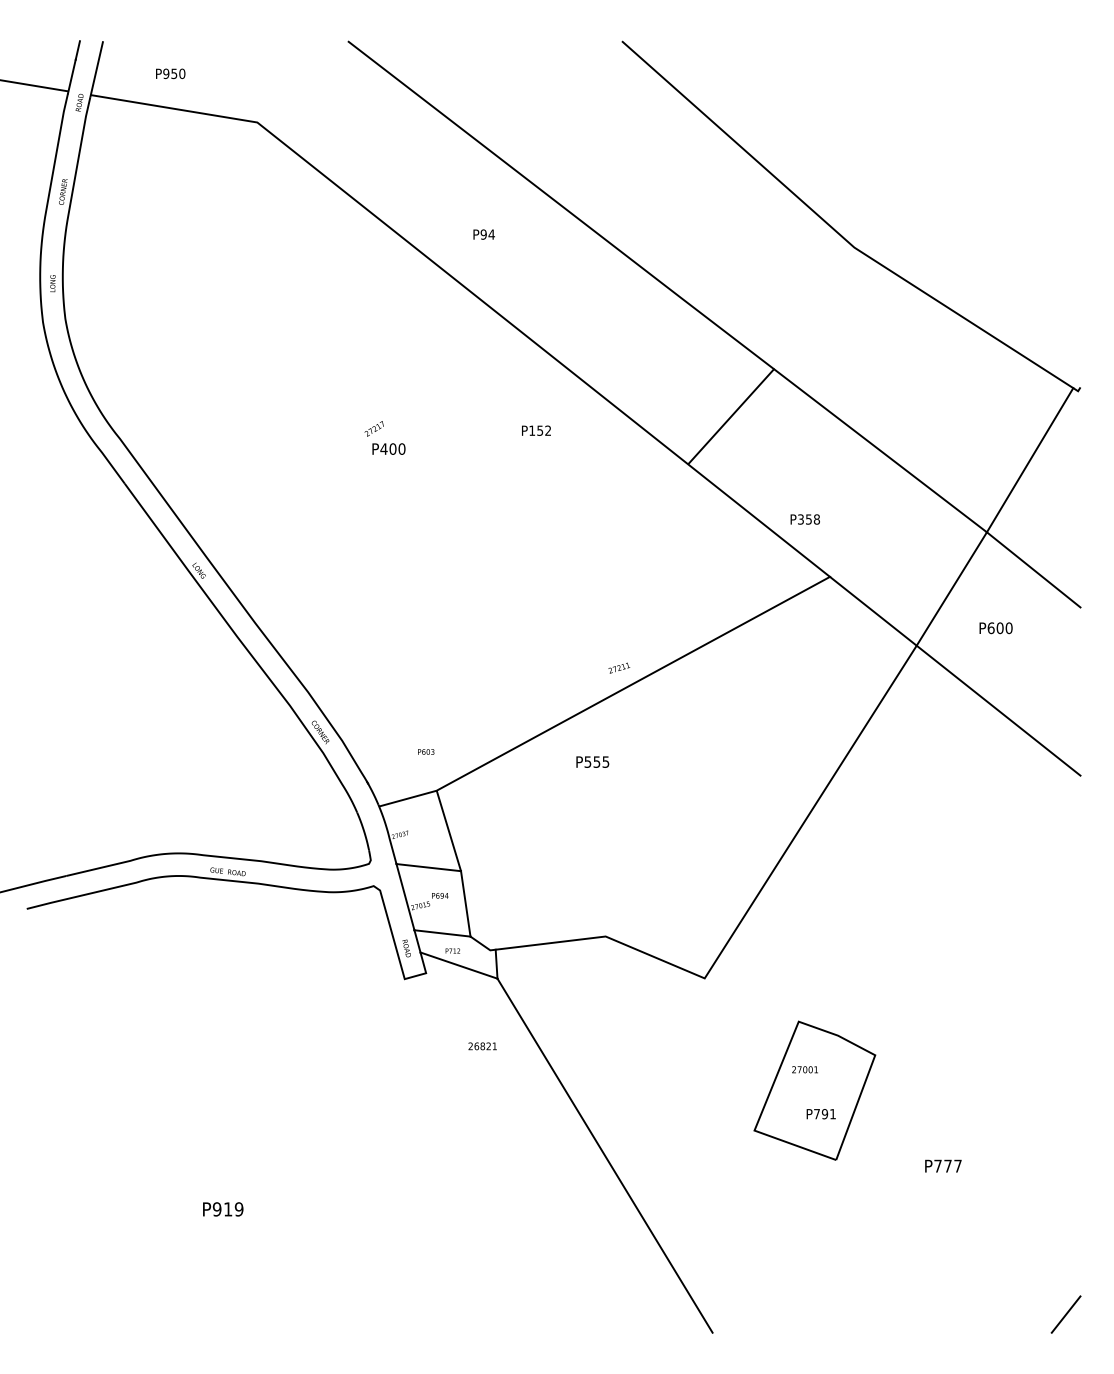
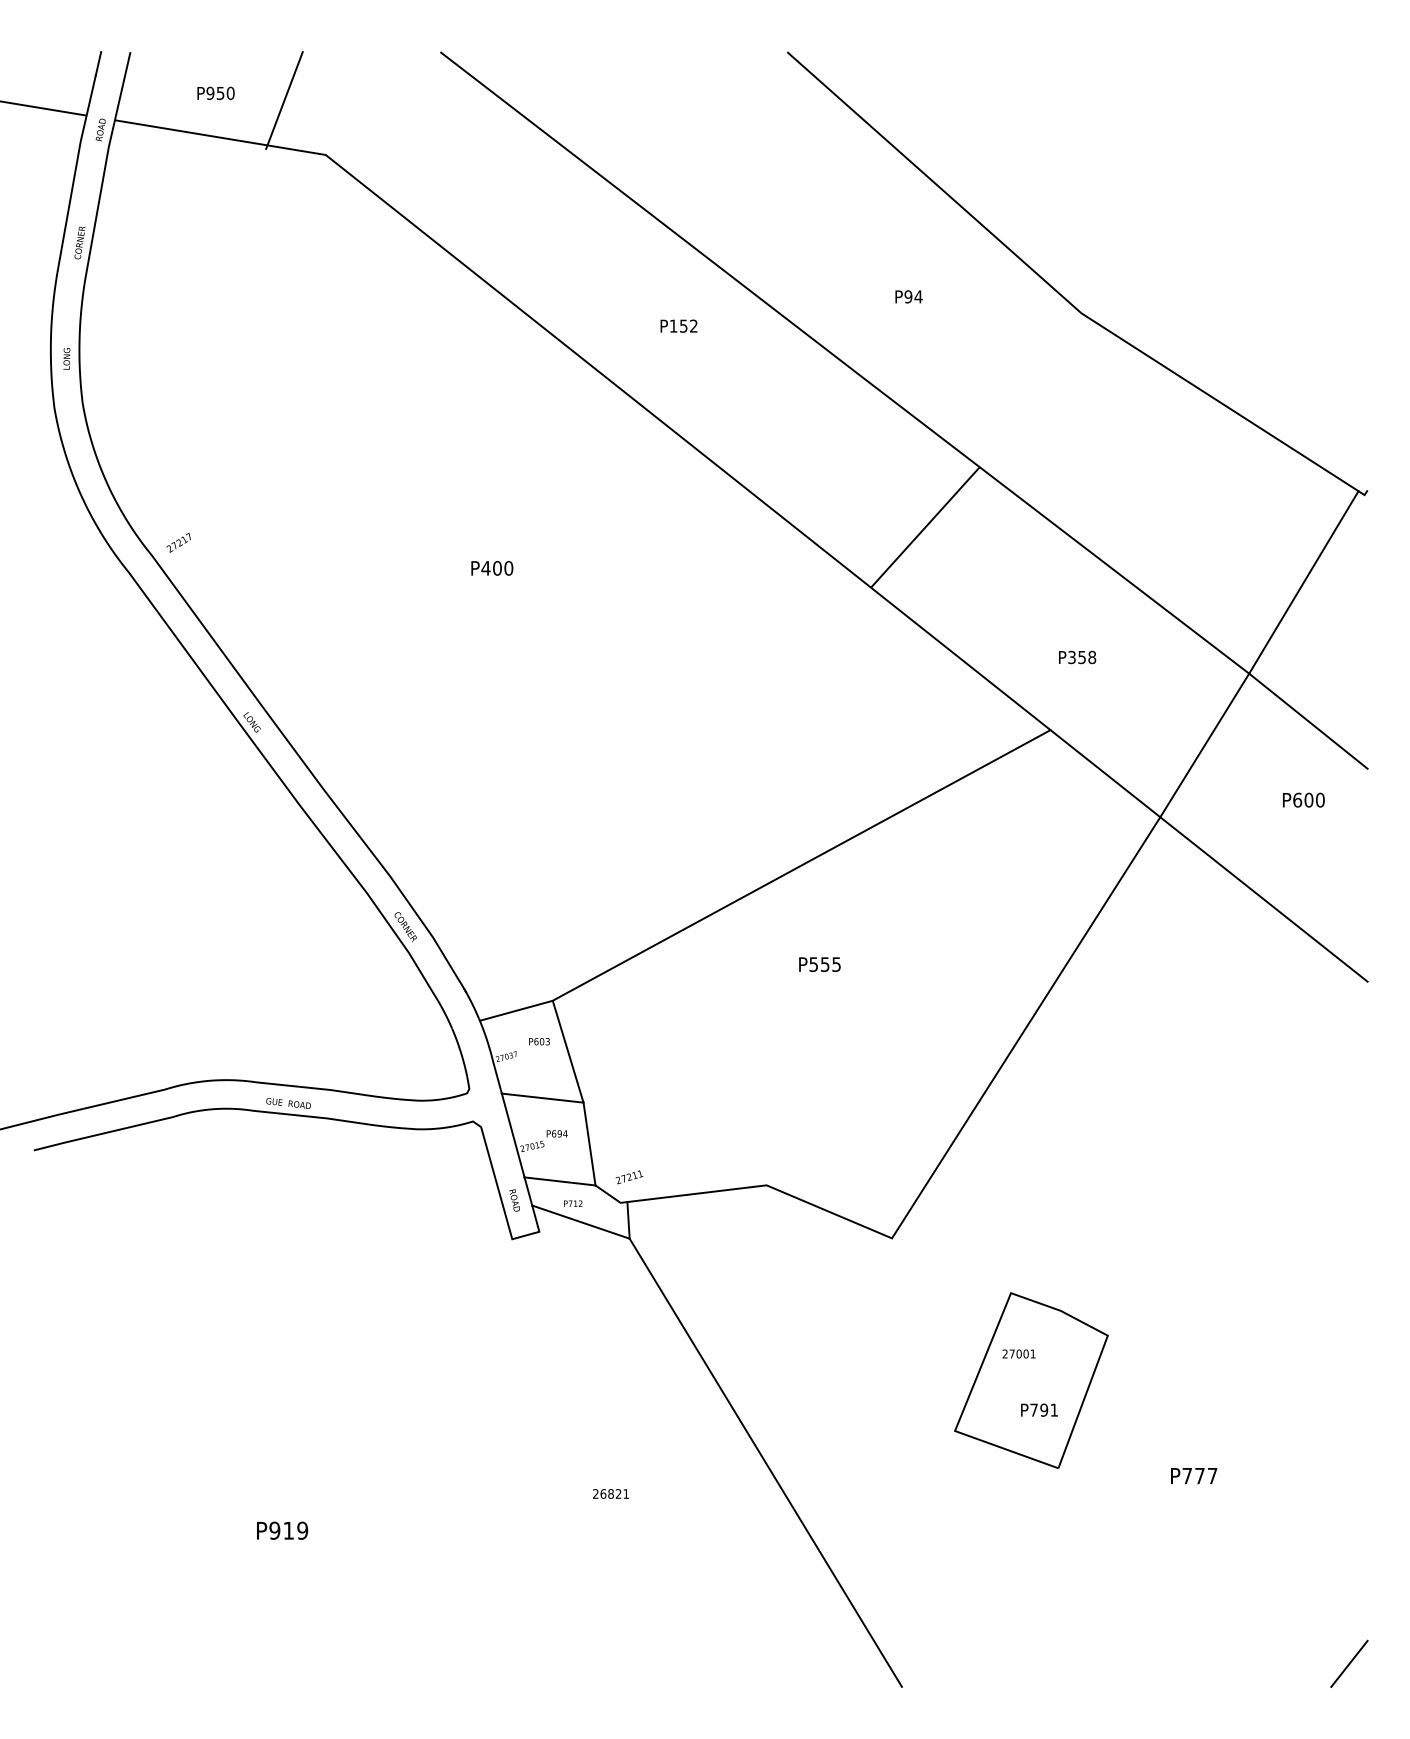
line: (224, 79) -> (284, 100), added
text: (483, 234) -> (908, 296), moved
text: (373, 428) -> (177, 542), moved
text: (536, 430) -> (679, 325), moved
text: (804, 519) -> (1076, 657), moved
text: (995, 628) -> (1303, 800), moved
text: (619, 667) -> (629, 1176), moved
text: (426, 751) -> (539, 1041), moved
text: (592, 761) -> (819, 963), moved
text: (482, 1046) -> (610, 1494), moved

